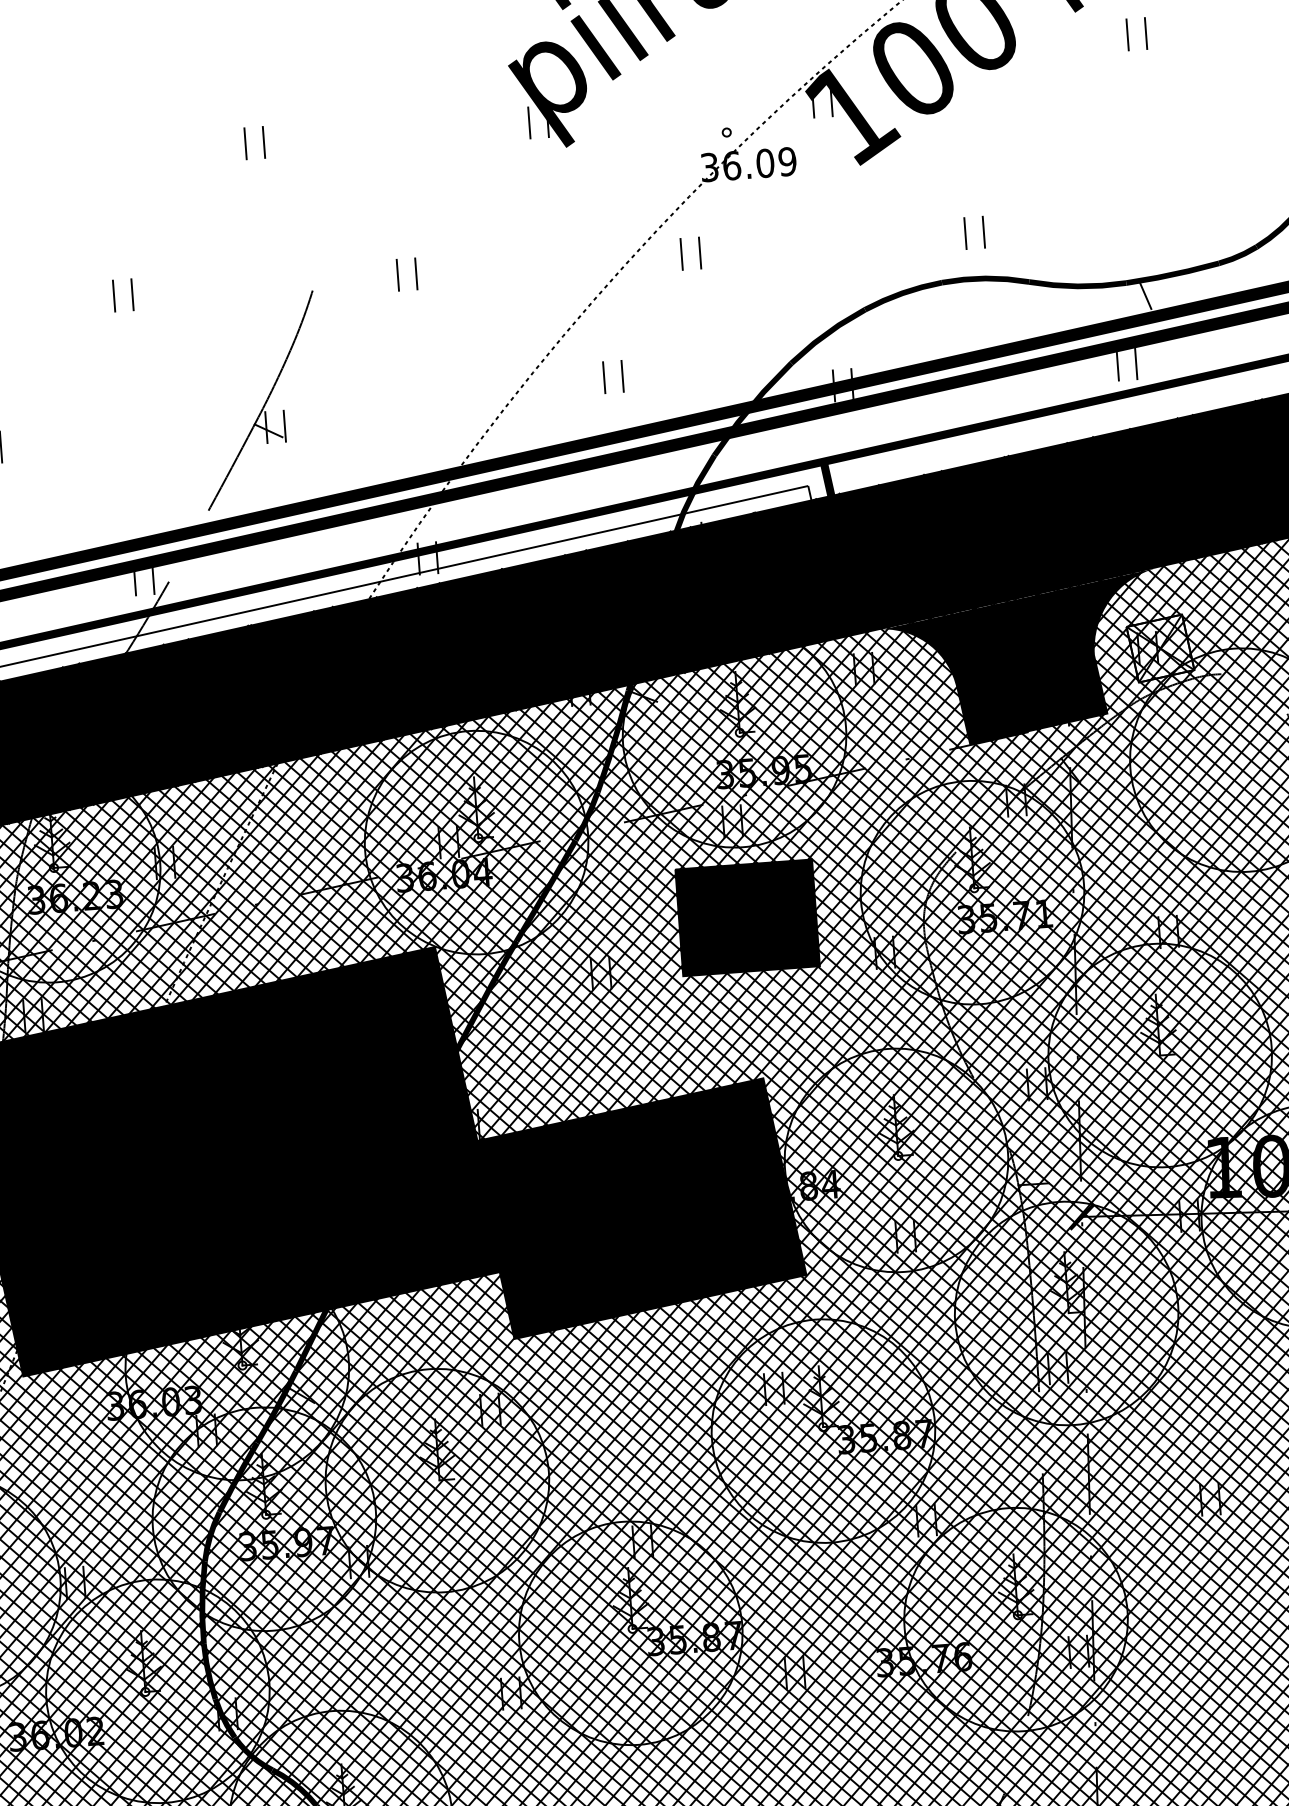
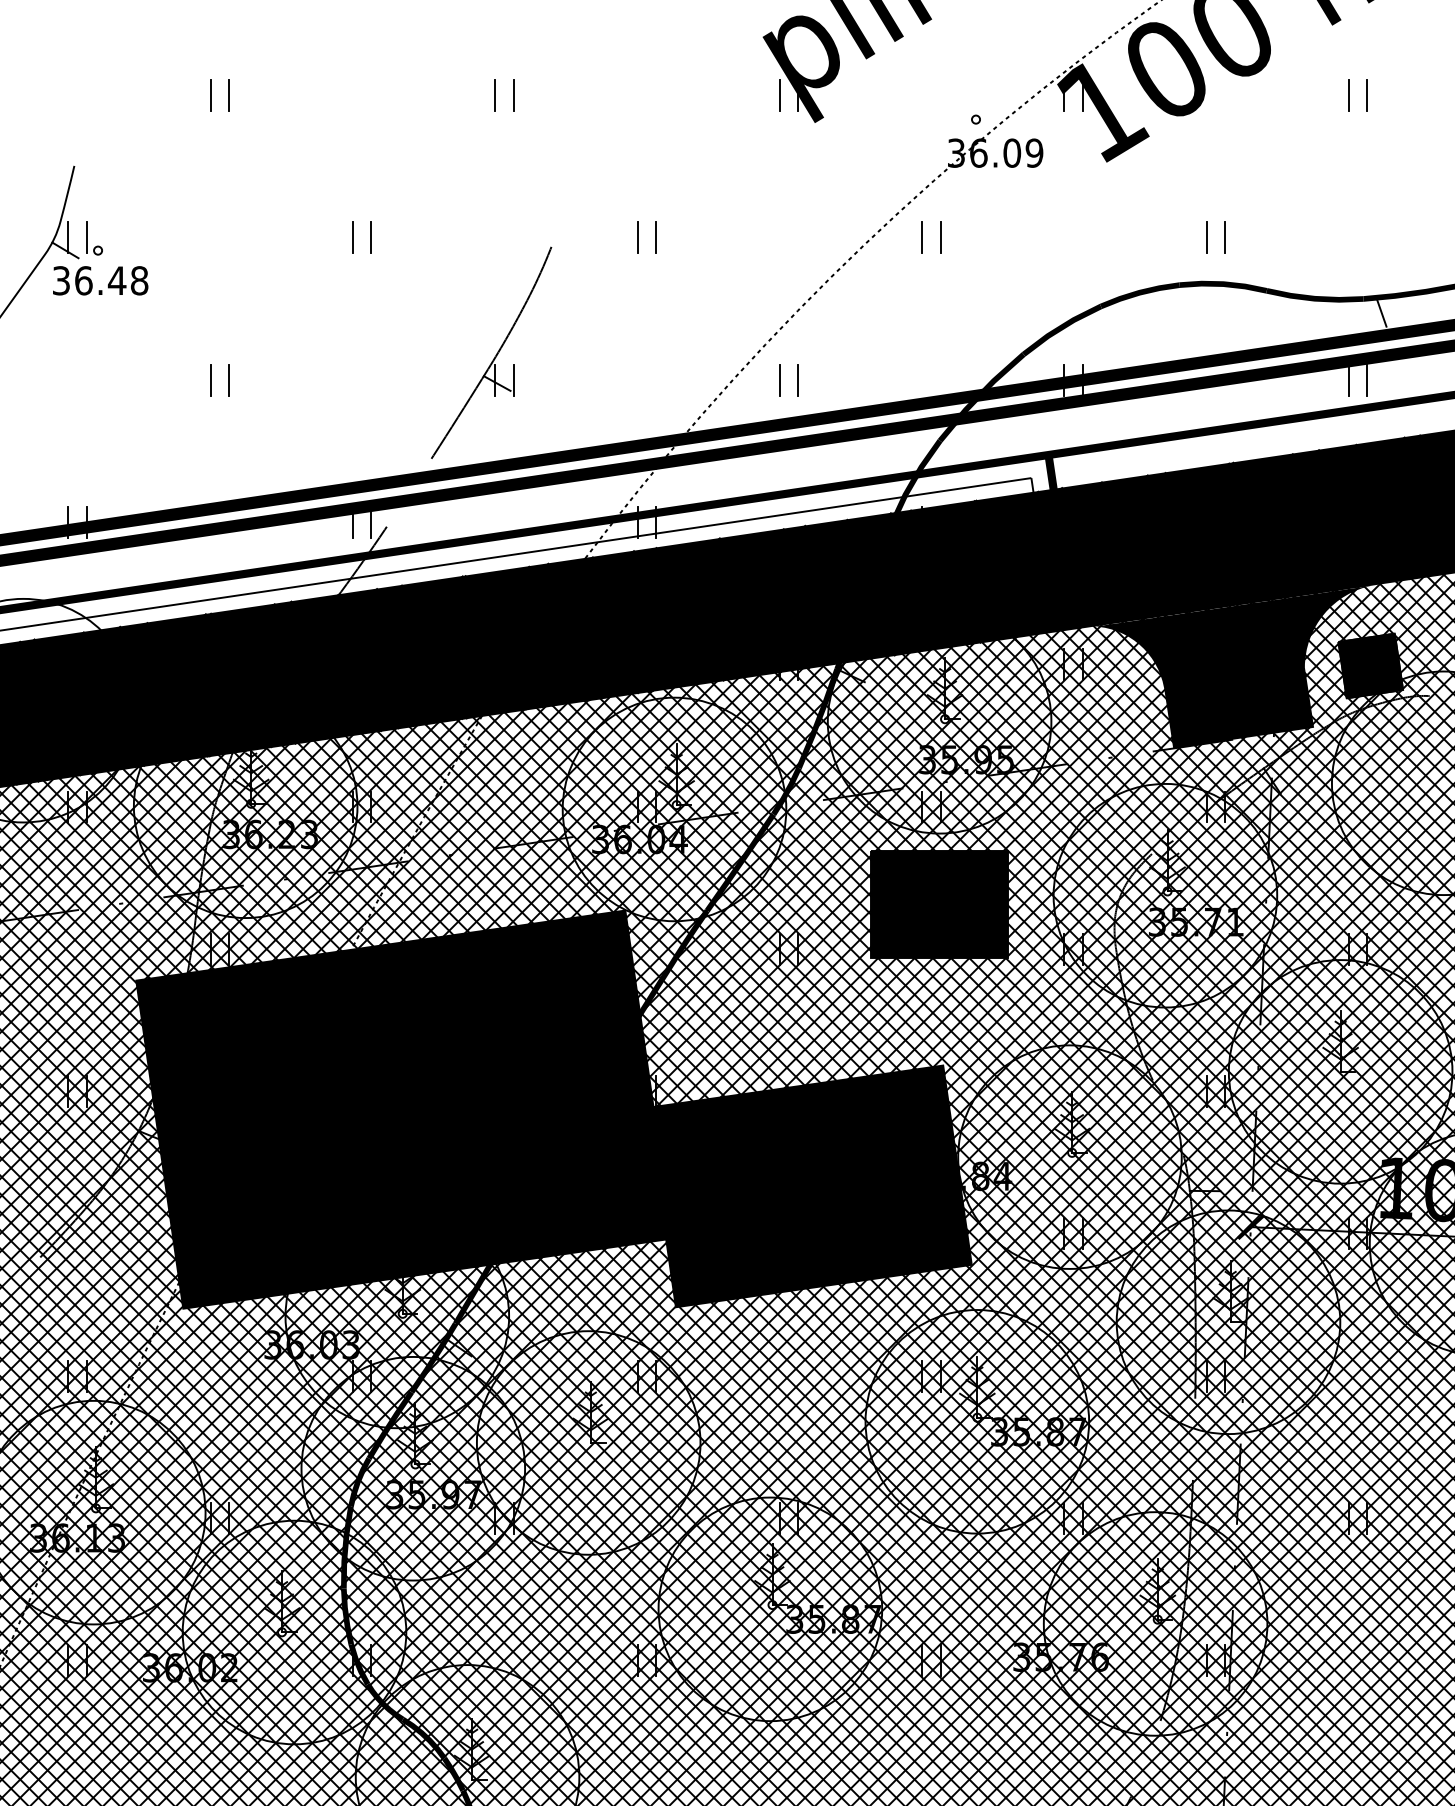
part: (1128, 34) -> (1349, 95), moved
part: (604, 378) -> (780, 380), moved
fill: (1160, 648) -> (1370, 665), added

